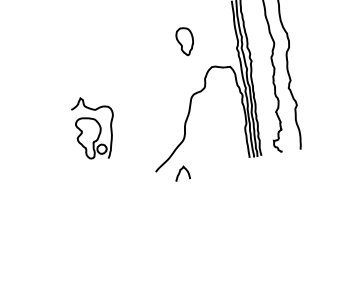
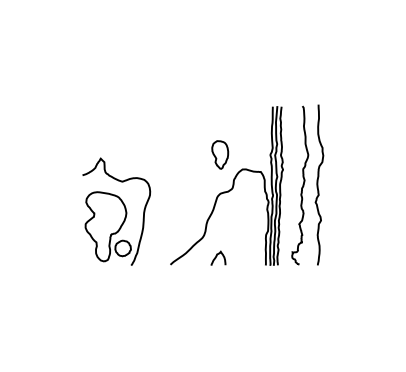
part: (185, 41) -> (220, 154), moved
part: (94, 128) -> (116, 211), size x1.67
curve: (180, 171) -> (217, 256), moved

